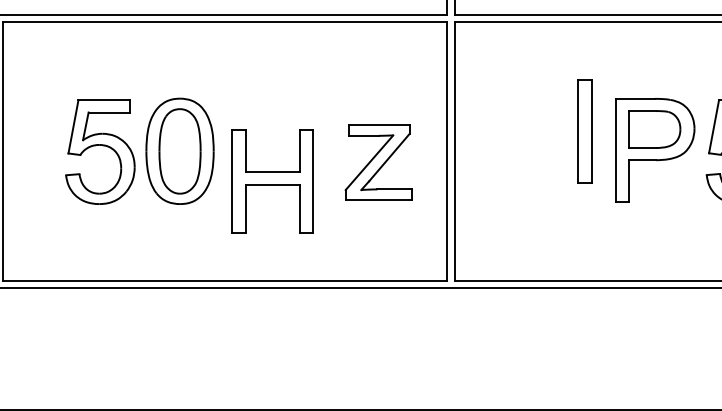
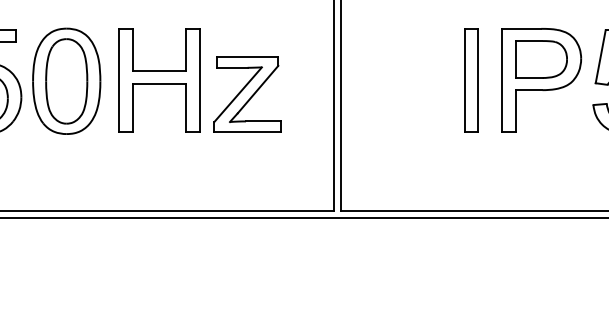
part: (584, 131) -> (471, 80), moved
part: (378, 162) -> (247, 94), moved
part: (272, 181) -> (159, 80), moved

